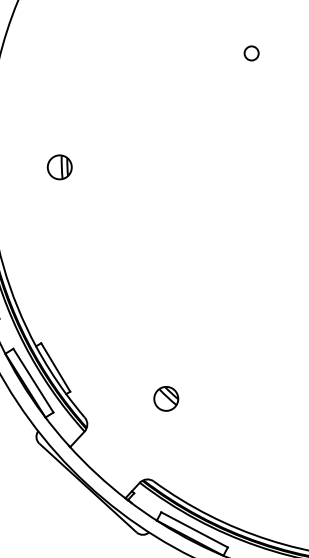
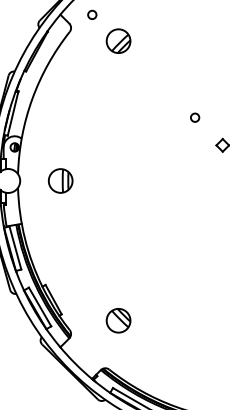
circle: (252, 53) -> (195, 117), moved
part: (59, 166) -> (60, 180), size x1.67
part: (166, 398) -> (118, 320), size x1.67

